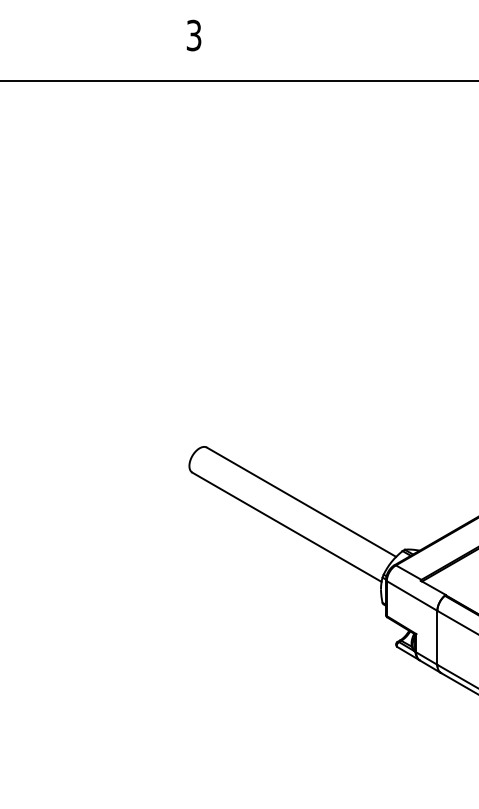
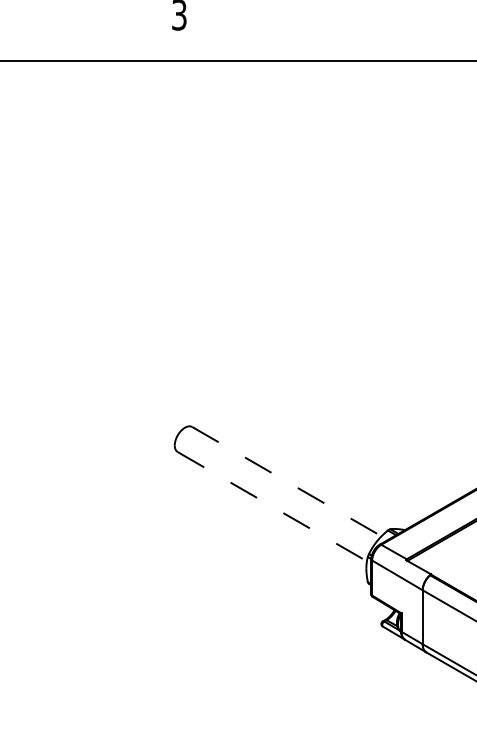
line: (301, 502) -> (286, 481), solid -> dashed
line: (287, 527) -> (272, 506), solid -> dashed

